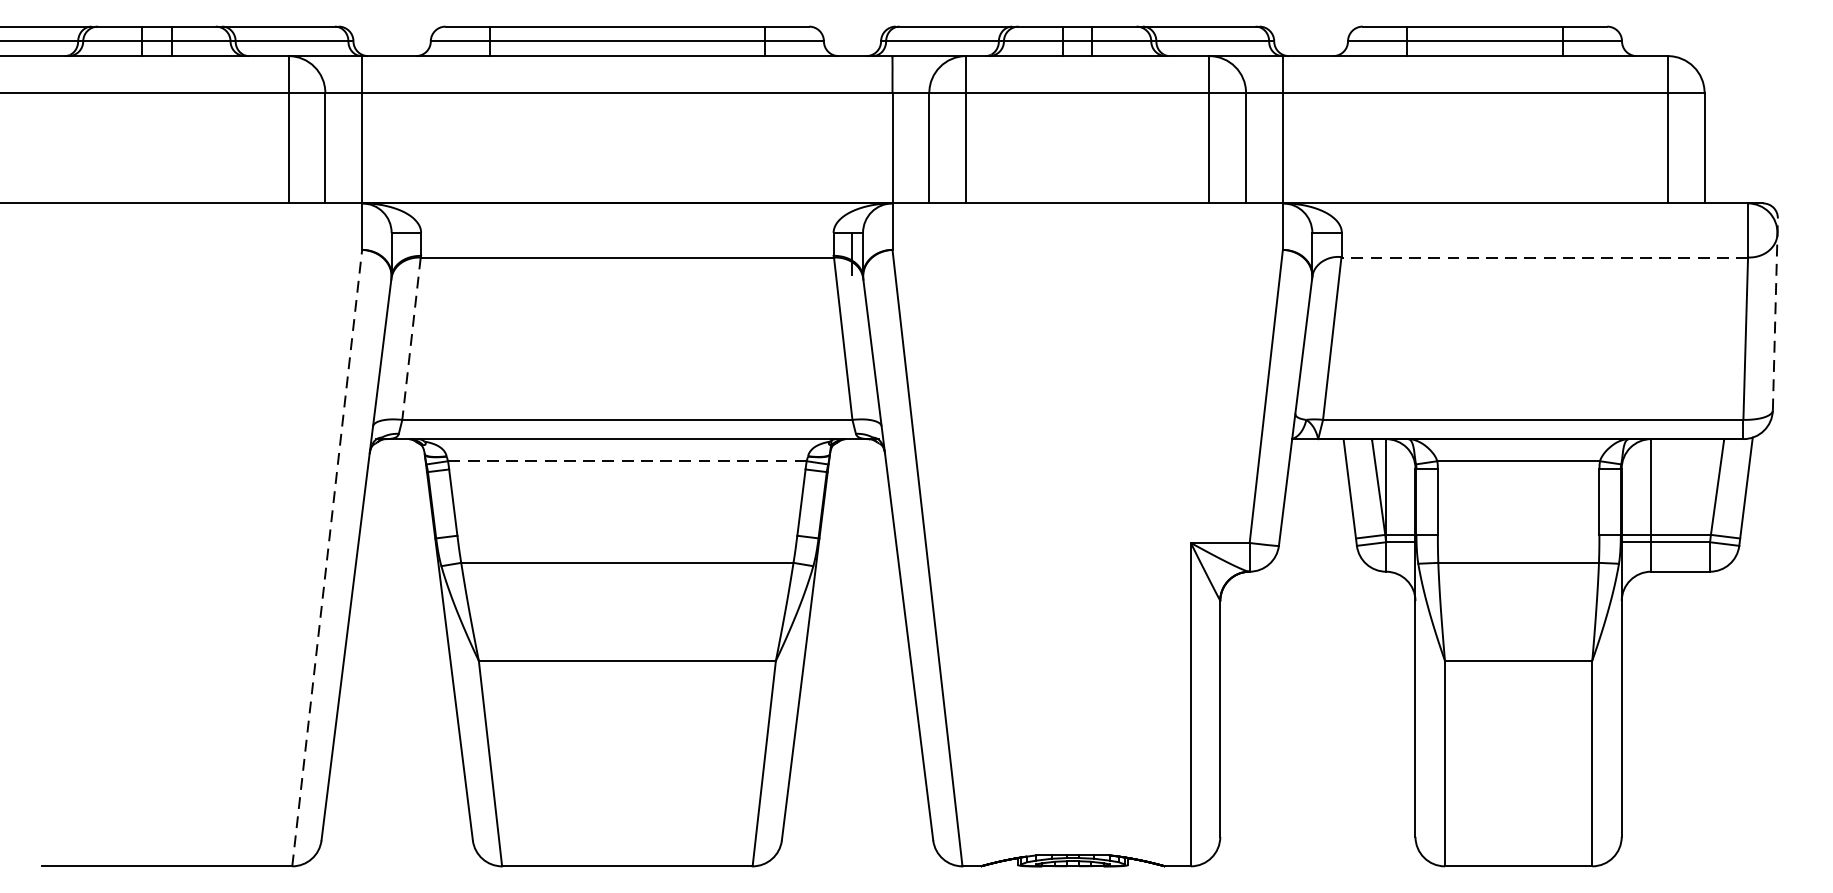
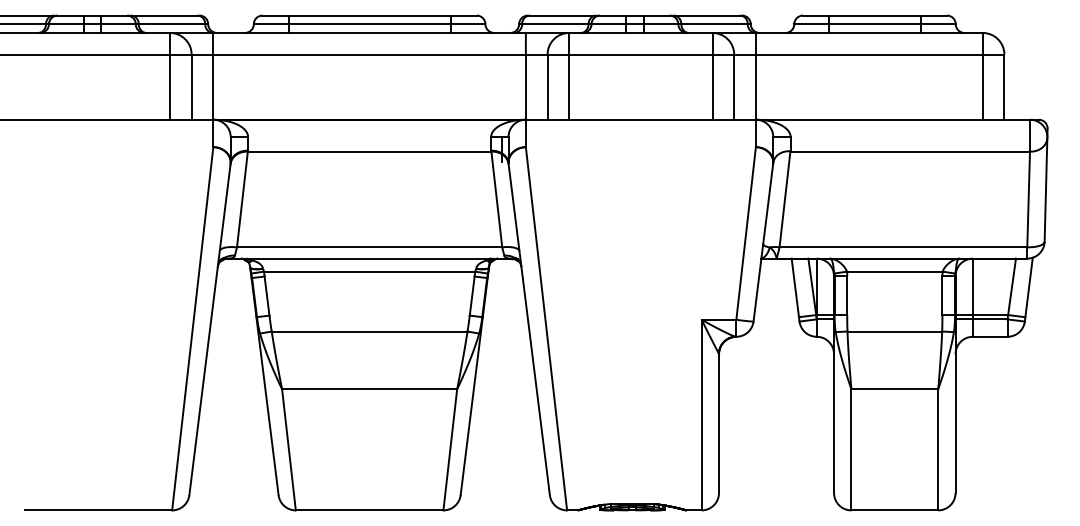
line: (1545, 257) -> (910, 151), dashed -> solid
line: (1776, 314) -> (1046, 185), dashed -> solid
line: (411, 338) -> (242, 199), dashed -> solid
line: (627, 460) -> (369, 271), dashed -> solid
line: (326, 557) -> (192, 328), dashed -> solid

